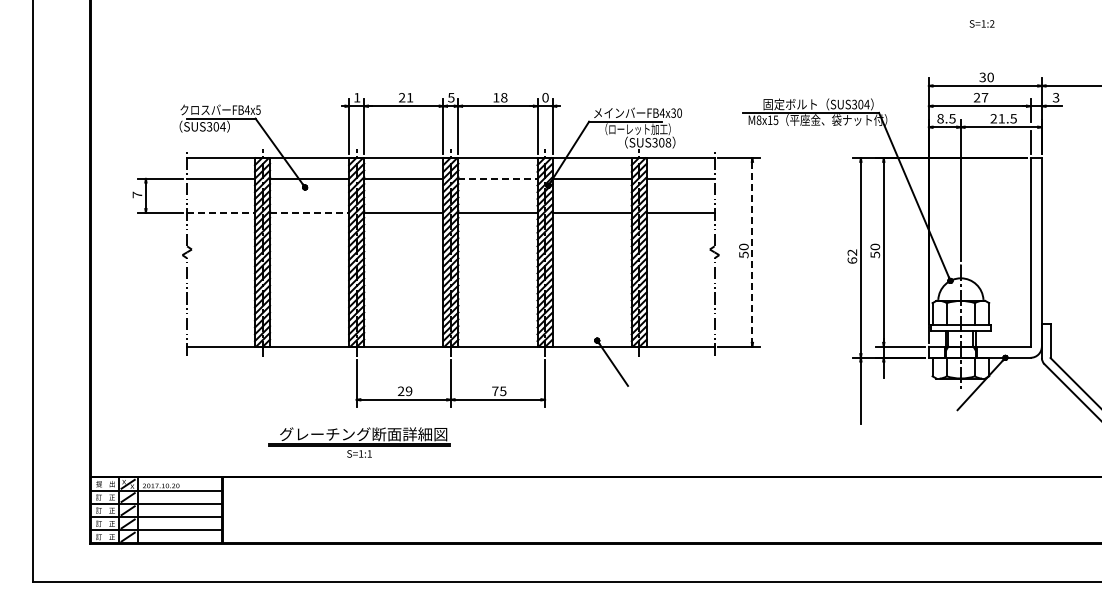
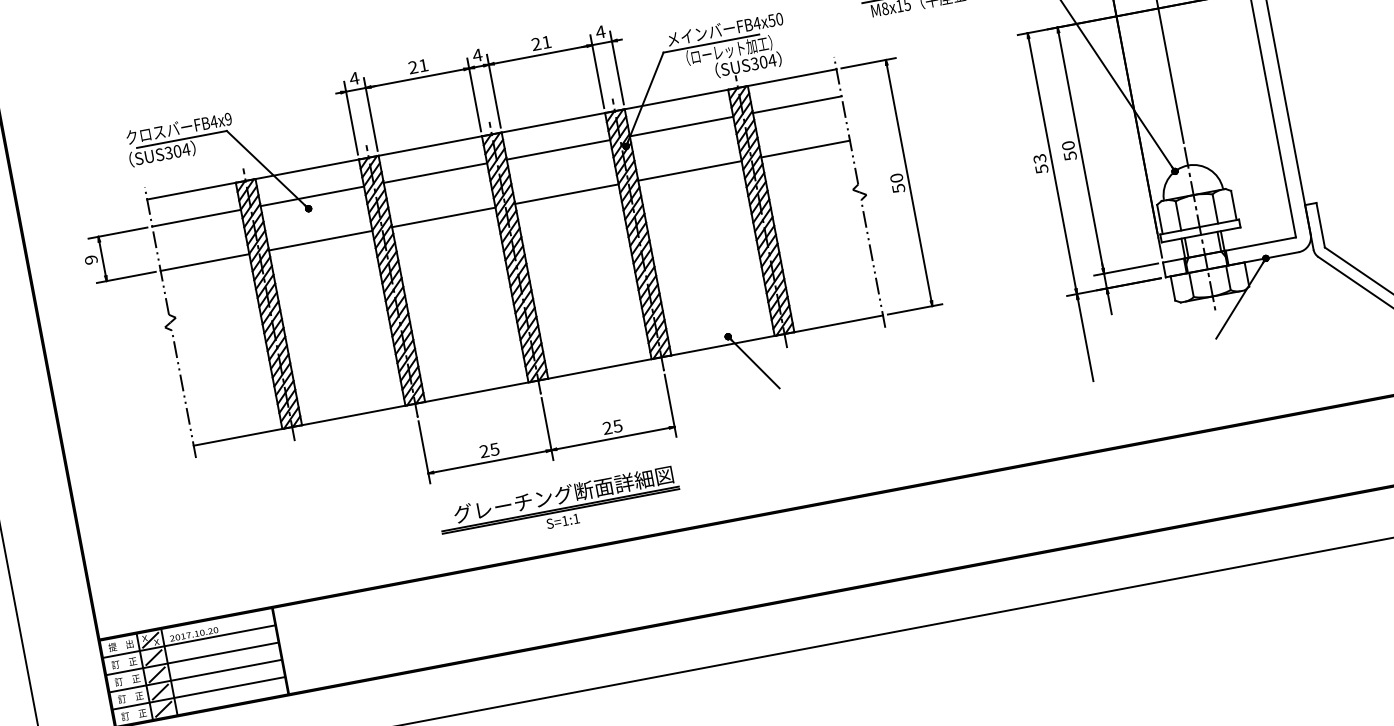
text: (356, 97) -> (353, 78), 1 -> 4
text: (450, 97) -> (476, 55), 5 -> 4
text: (500, 97) -> (541, 42), 18 -> 21
text: (545, 97) -> (600, 31), 0 -> 4
text: (258, 109) -> (228, 118), FB4x5 -> FB4x9
text: (673, 112) -> (771, 19), FB4x30 -> FB4x50
text: (668, 142) -> (772, 60), SUS308 -> SUS304
line: (497, 178) -> (557, 149), dashed -> solid
text: (137, 194) -> (91, 259), 7 -> 9
line: (221, 212) -> (205, 262), dashed -> solid
line: (309, 212) -> (320, 240), dashed -> solid
line: (752, 252) -> (909, 183), dashed -> solid
text: (852, 256) -> (1040, 163), 62 -> 53
text: (408, 390) -> (493, 448), 29 -> 25
text: (495, 390) -> (607, 427), 75 -> 25
part: (359, 442) -> (560, 506), moved

